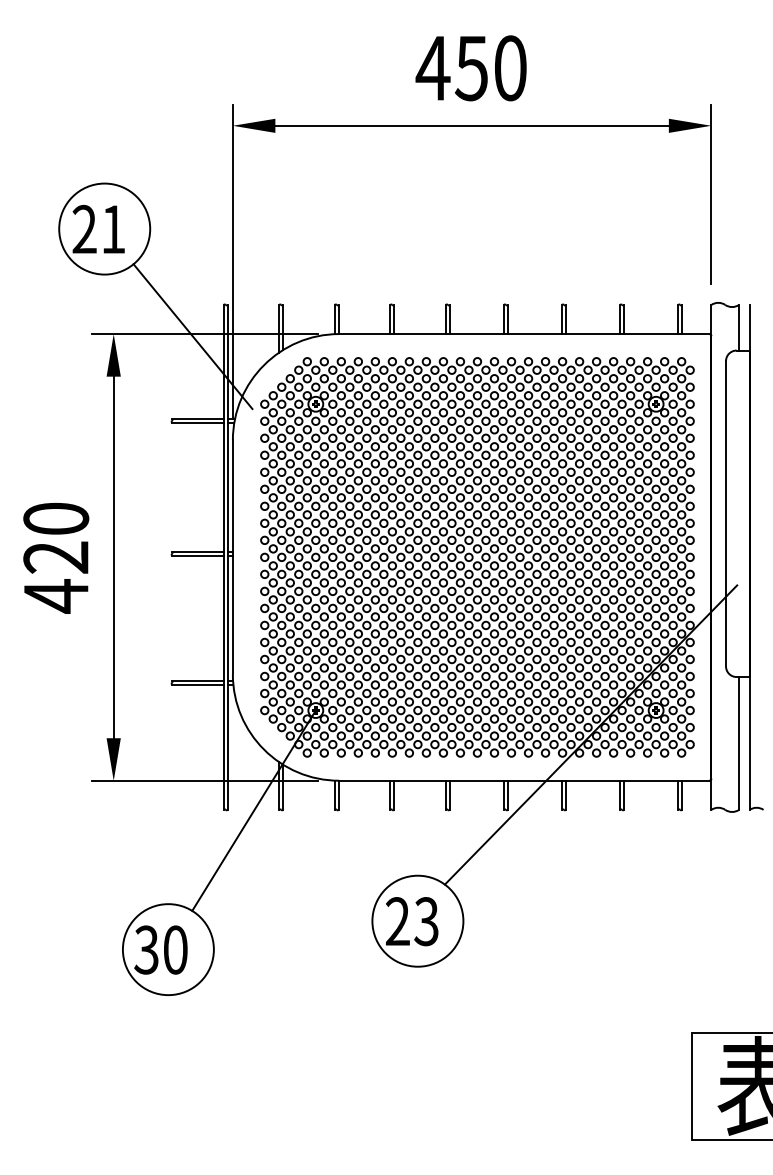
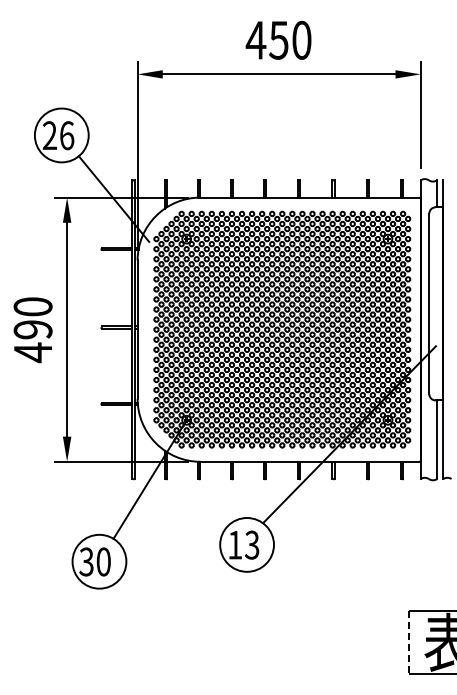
text: (114, 229) -> (67, 135), 21 -> 26
text: (56, 557) -> (33, 329), 420 -> 490
text: (398, 920) -> (235, 544), 23 -> 13
line: (692, 1087) -> (409, 643), solid -> dashed

